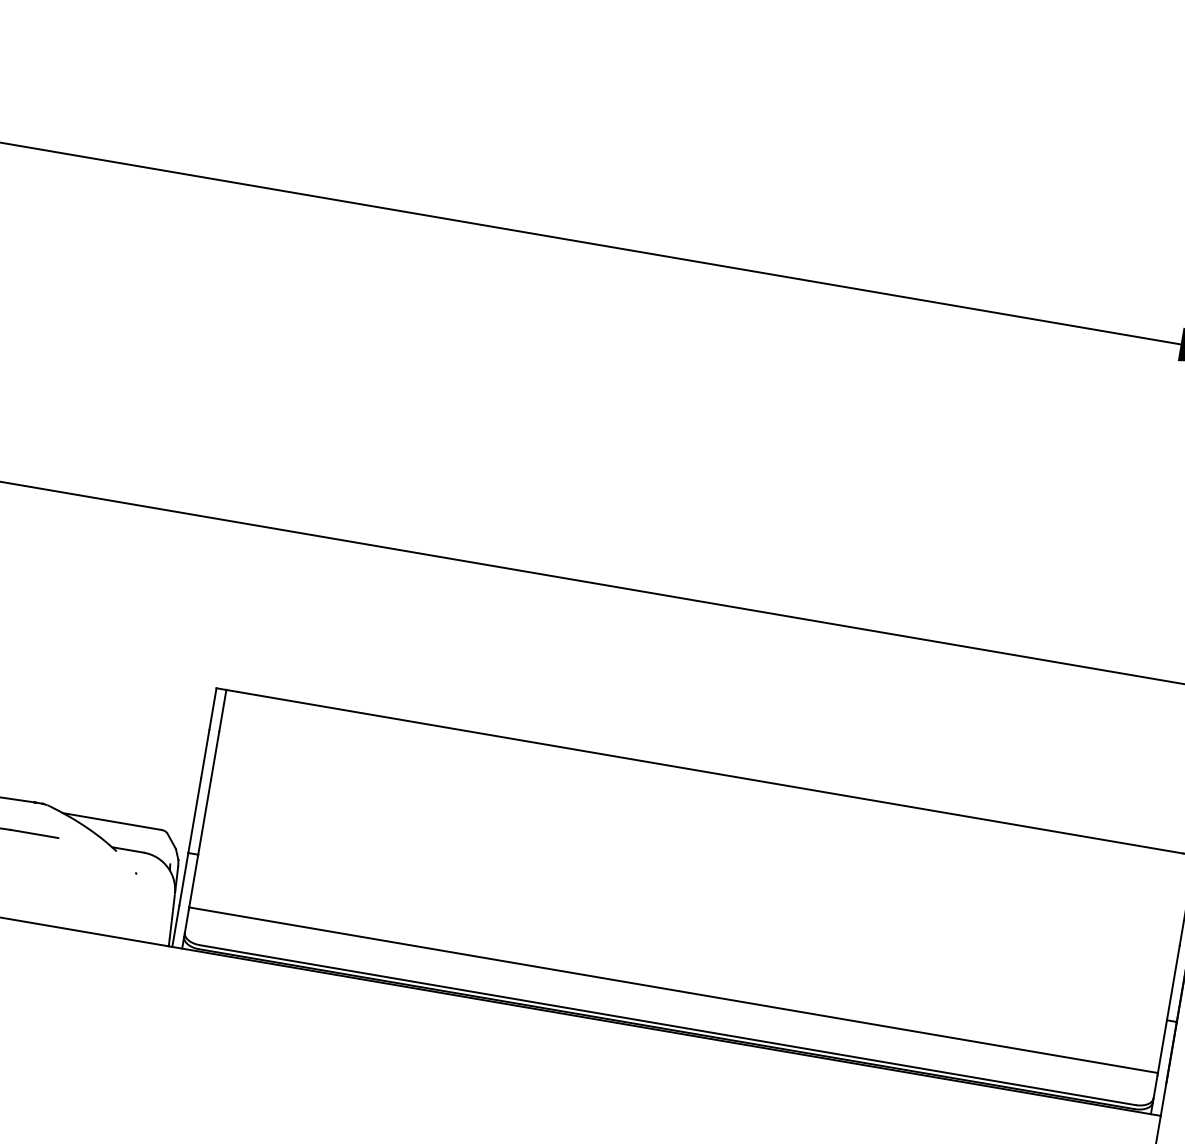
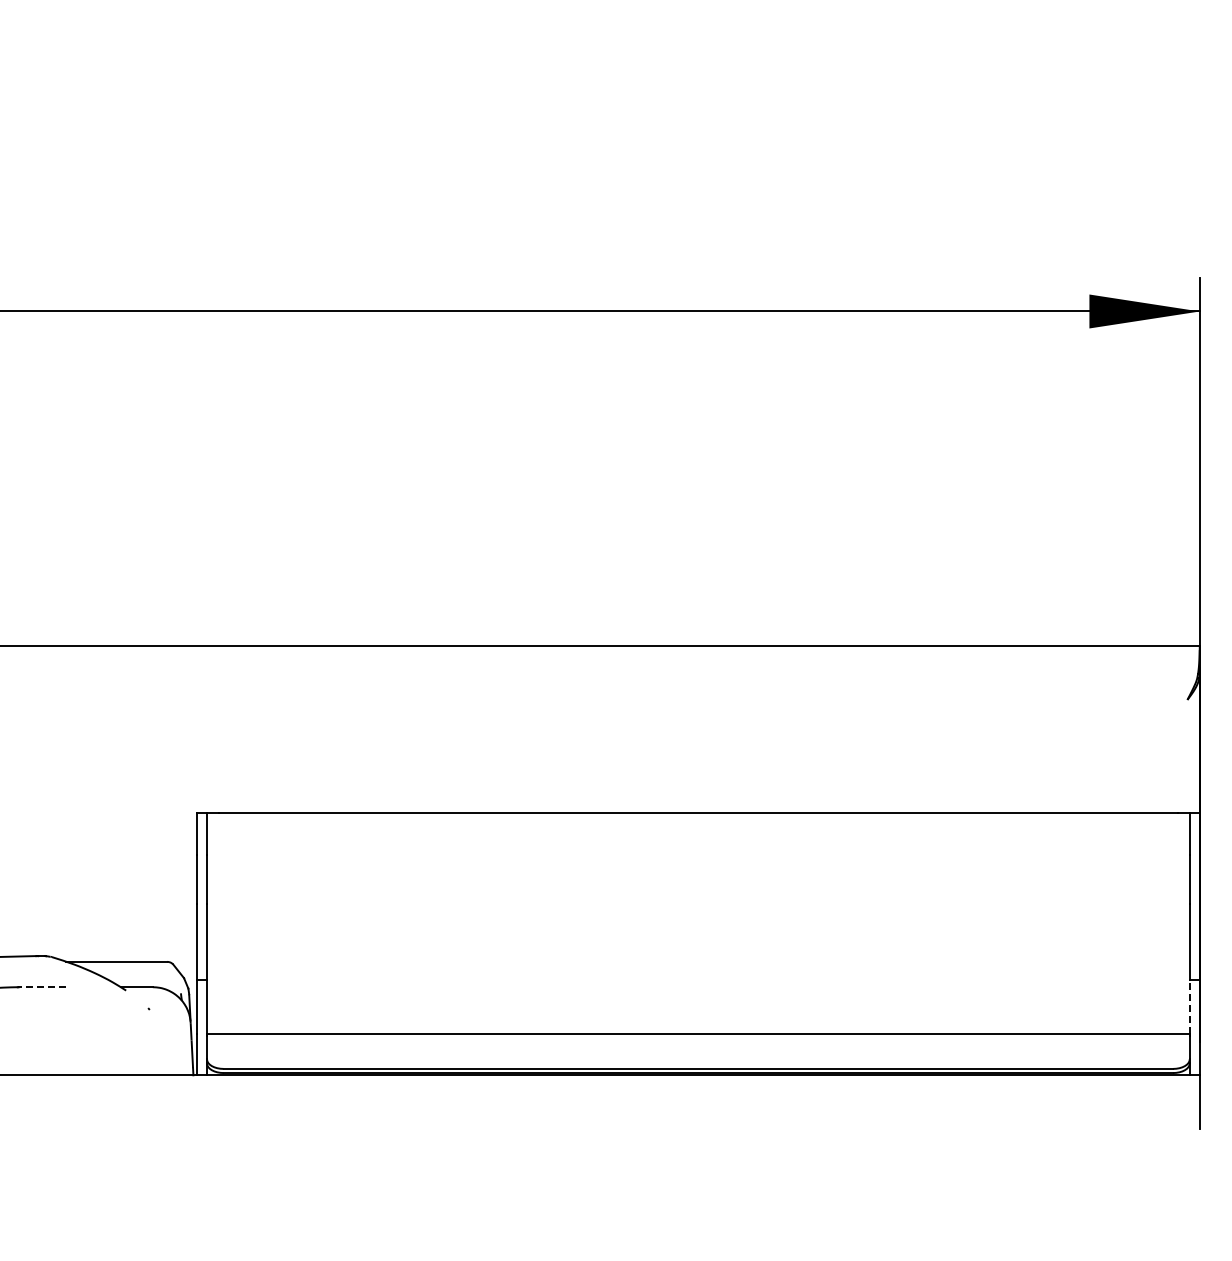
line: (33, 834) -> (41, 987), solid -> dashed
line: (1162, 1046) -> (1189, 1006), solid -> dashed

